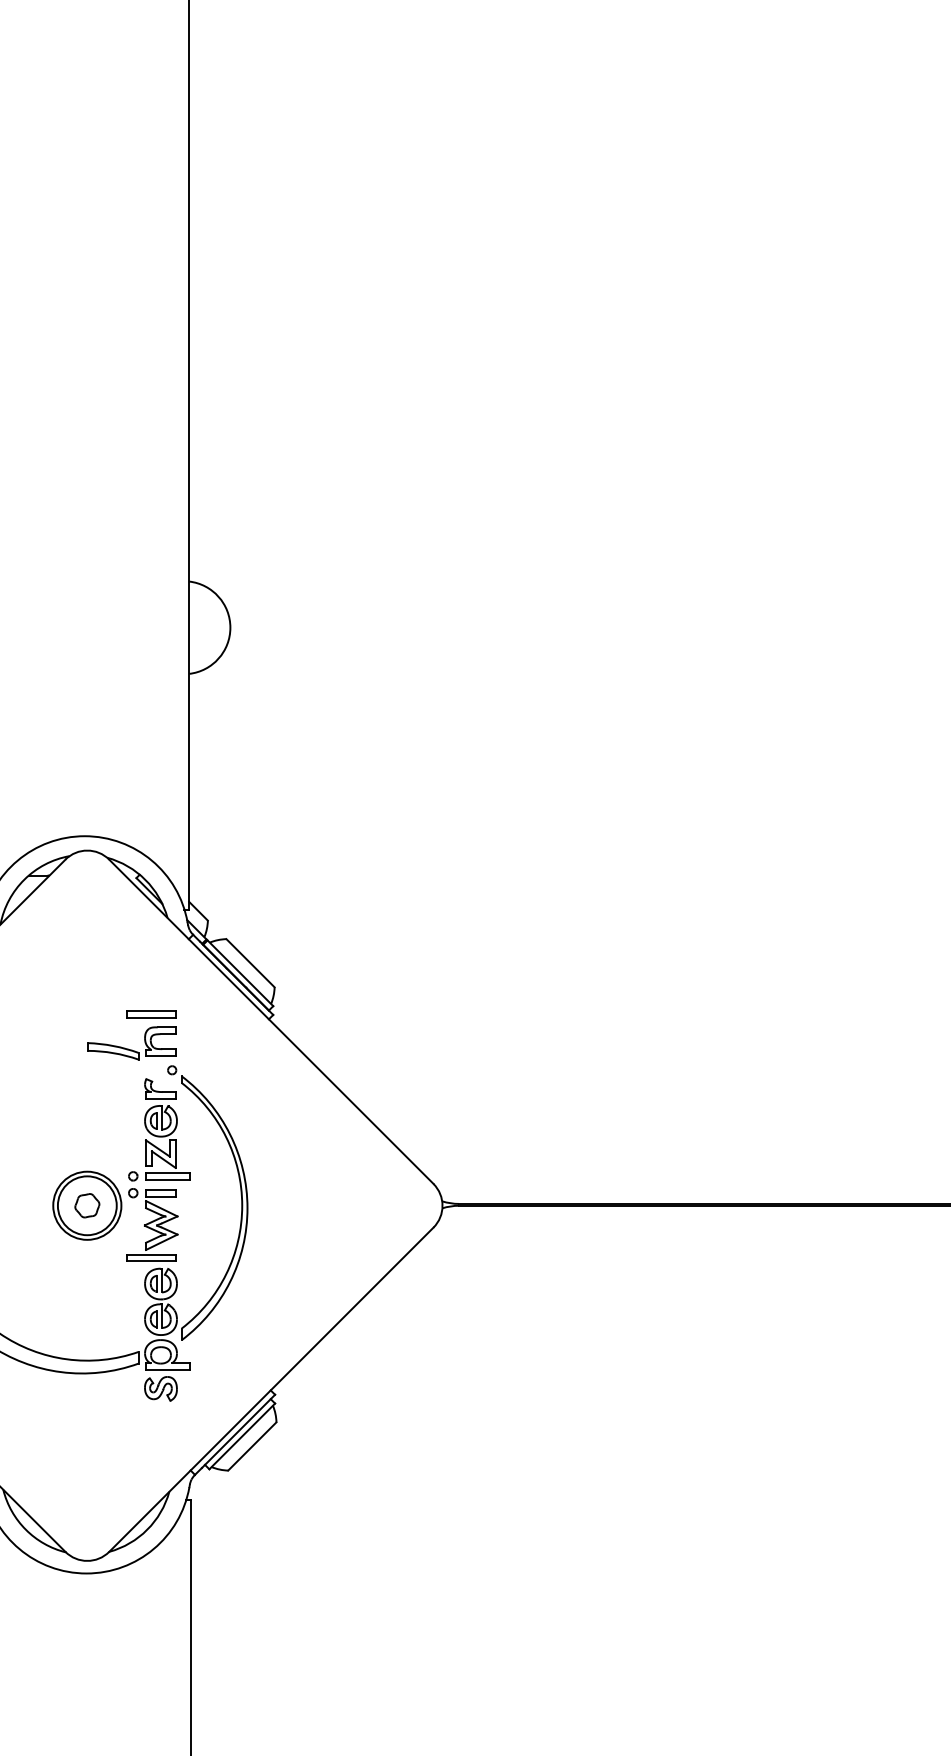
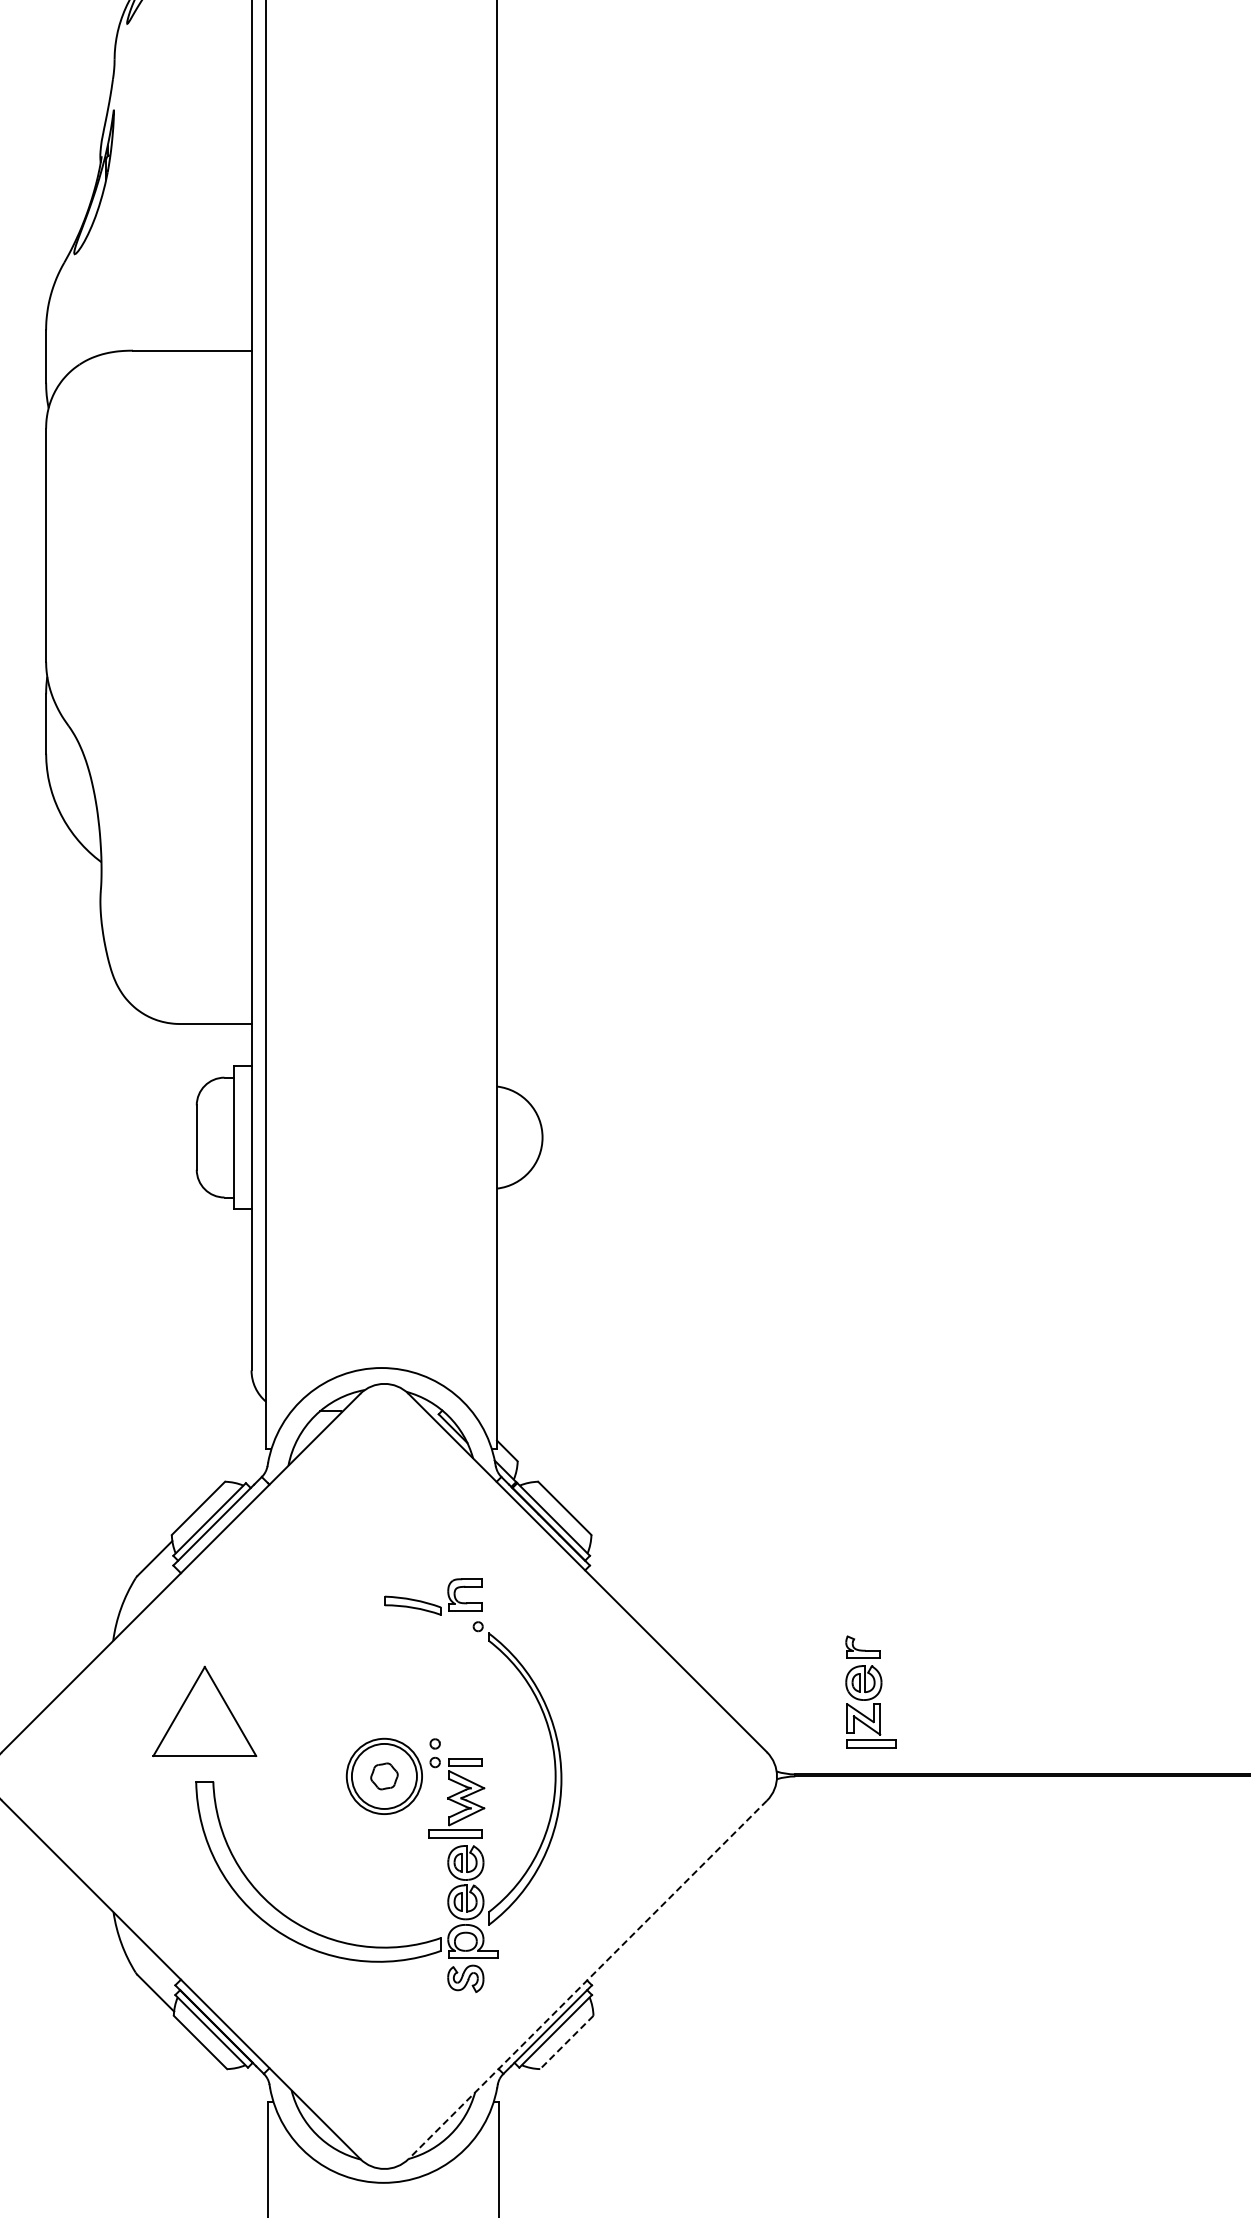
part: (151, 1014) -> (455, 1564), removed
part: (167, 1128) -> (870, 1691), moved
line: (271, 1390) -> (587, 1980), solid -> dashed
line: (252, 1446) -> (566, 2042), solid -> dashed

